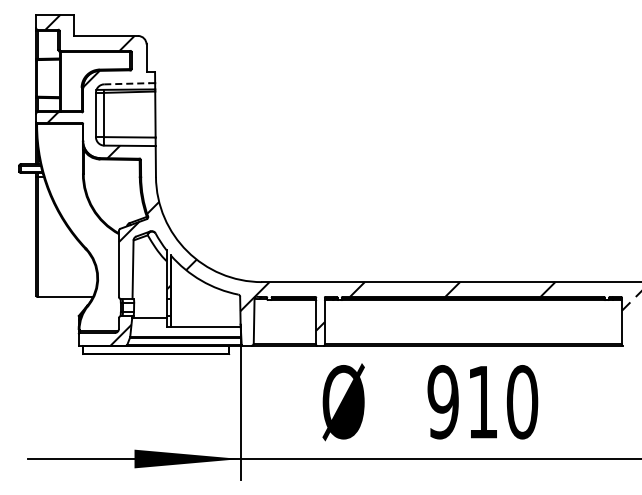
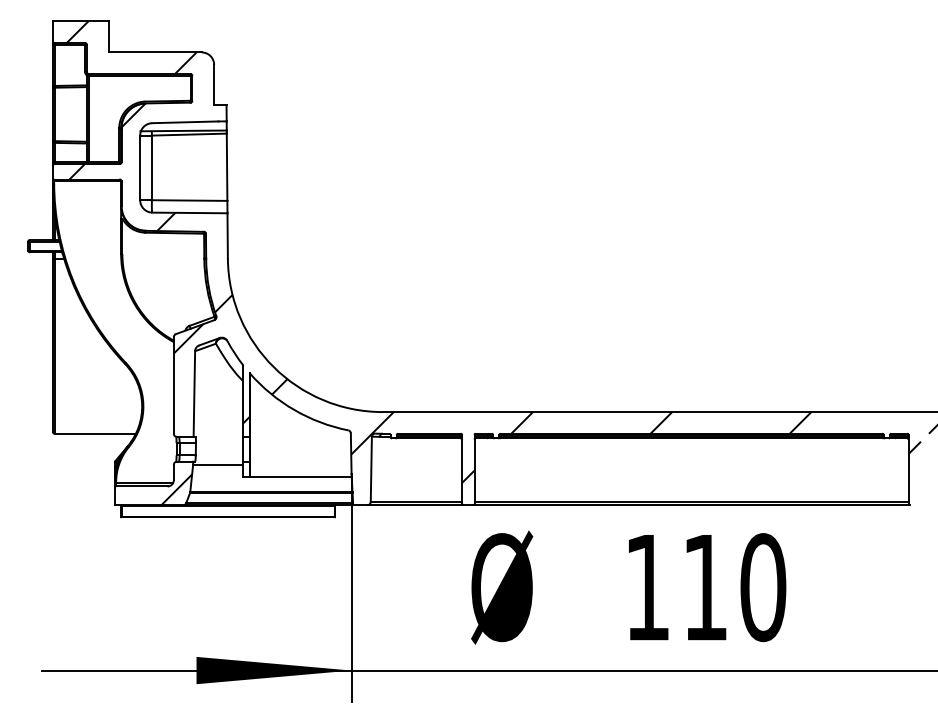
line: (126, 83) -> (184, 121), dashed -> solid
text: (442, 402) -> (646, 587), 910 -> 110

